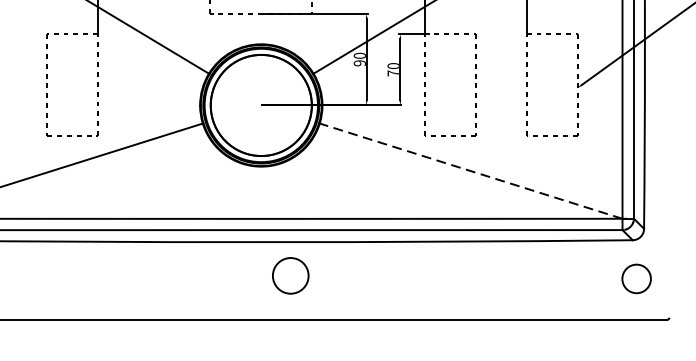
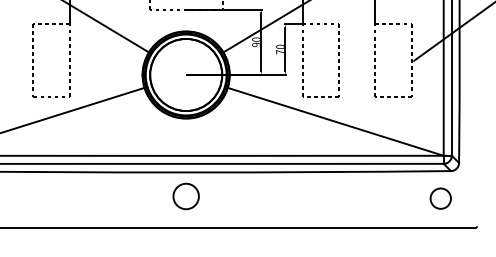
line: (470, 170) -> (335, 121), dashed -> solid
circle: (289, 275) -> (185, 196), moved
circle: (636, 278) -> (440, 198), moved

